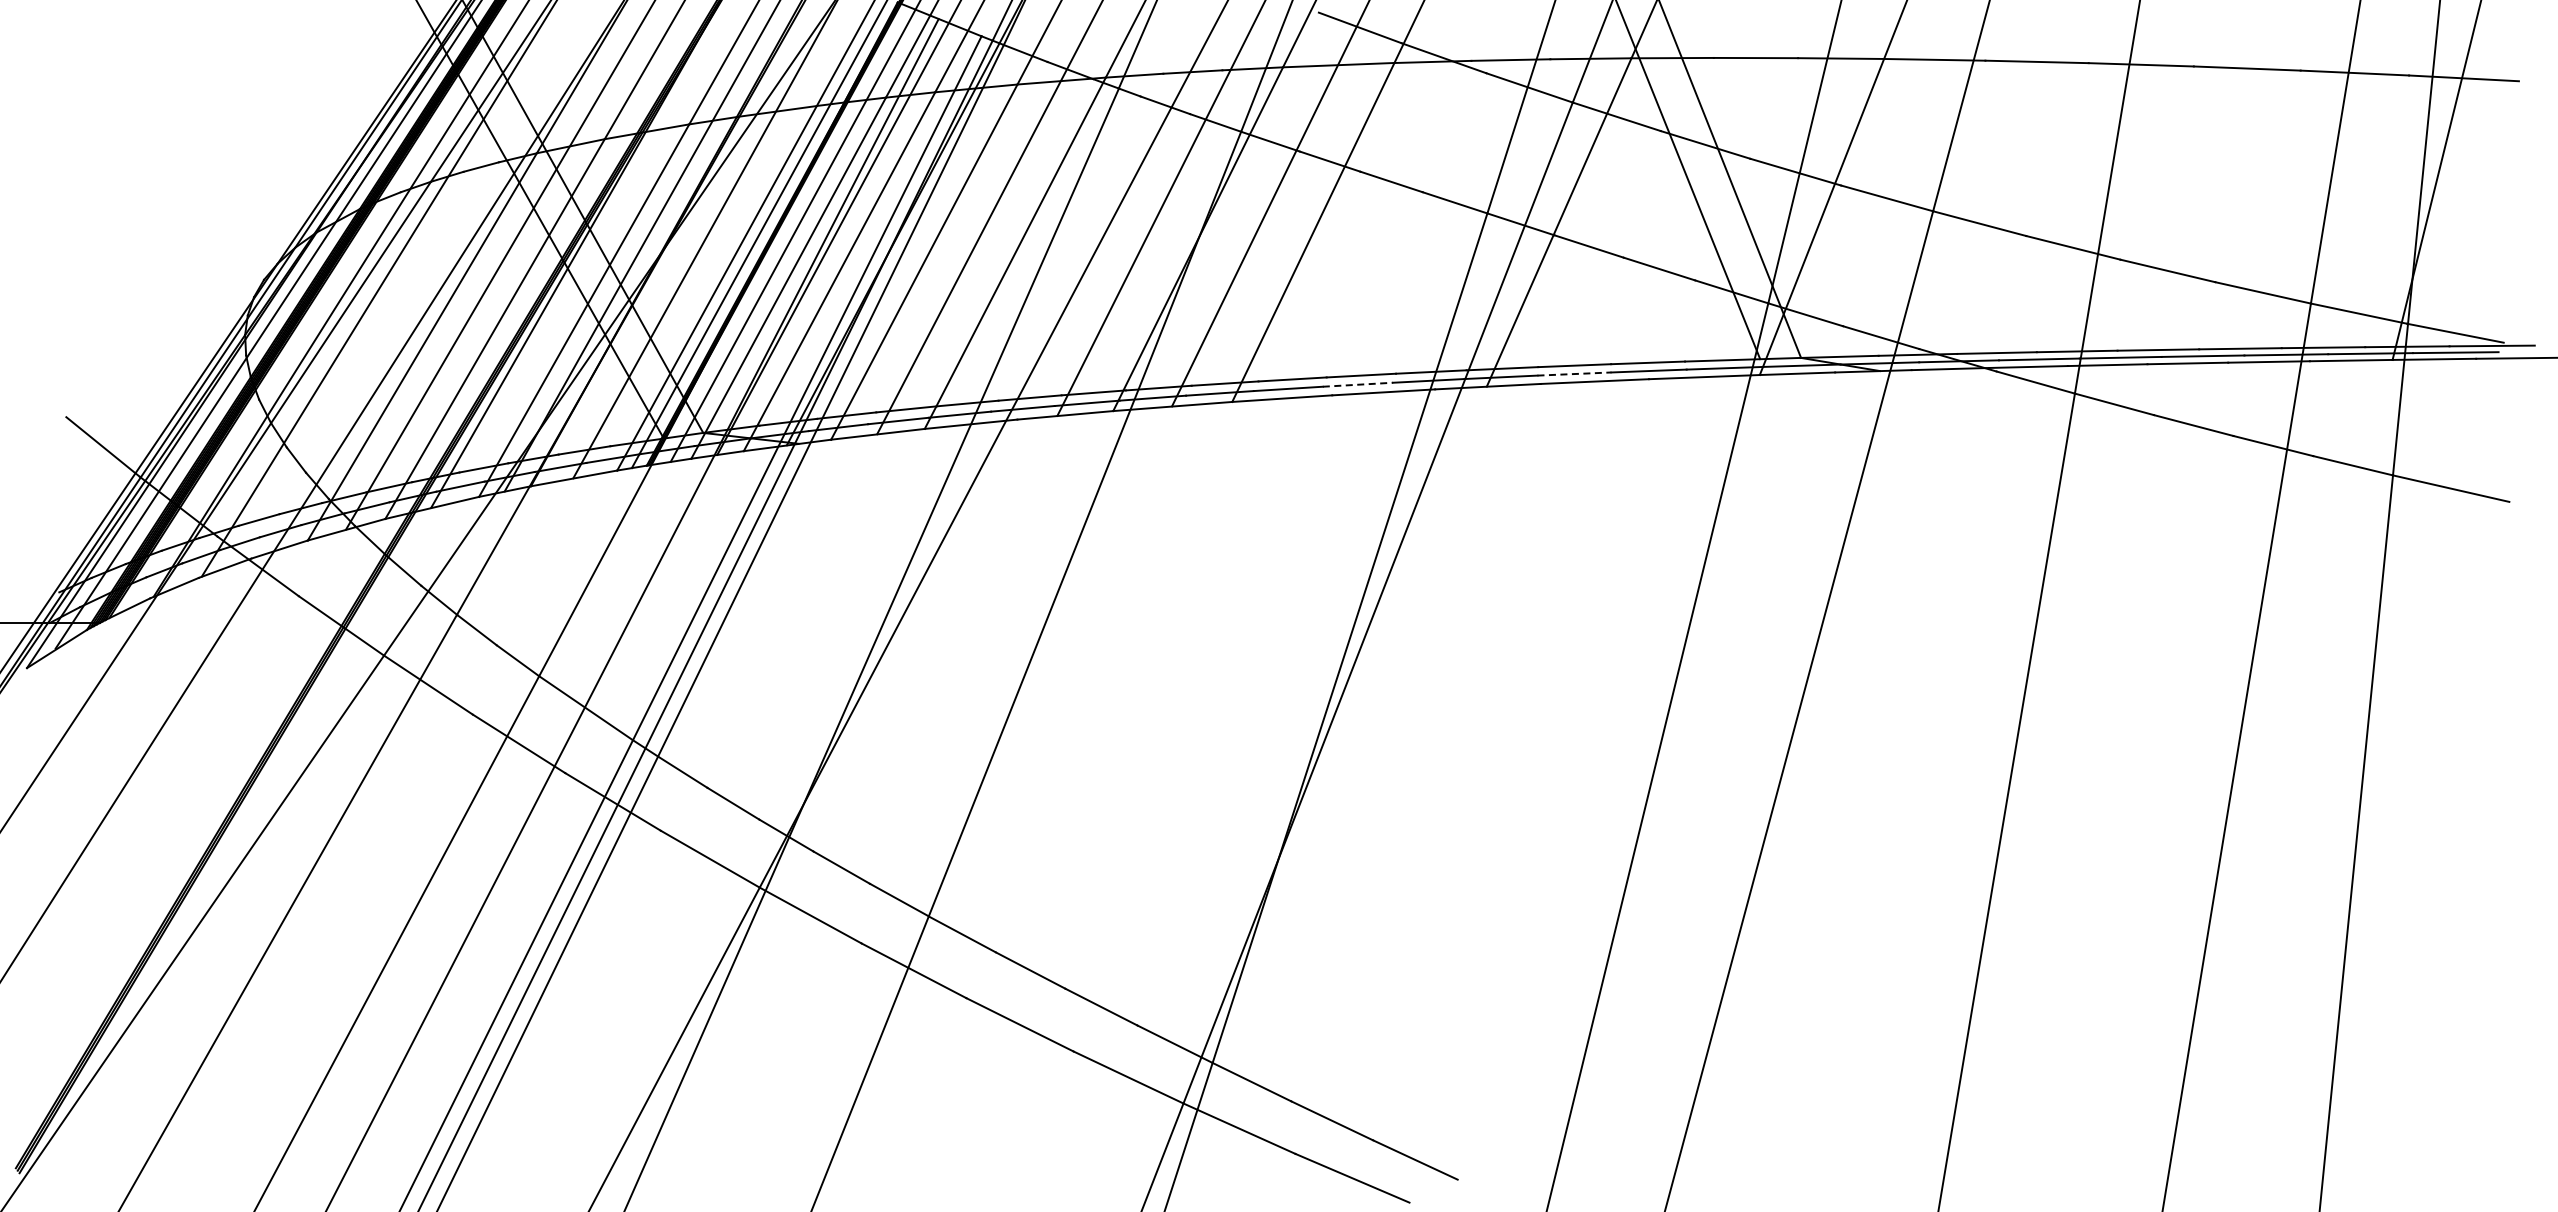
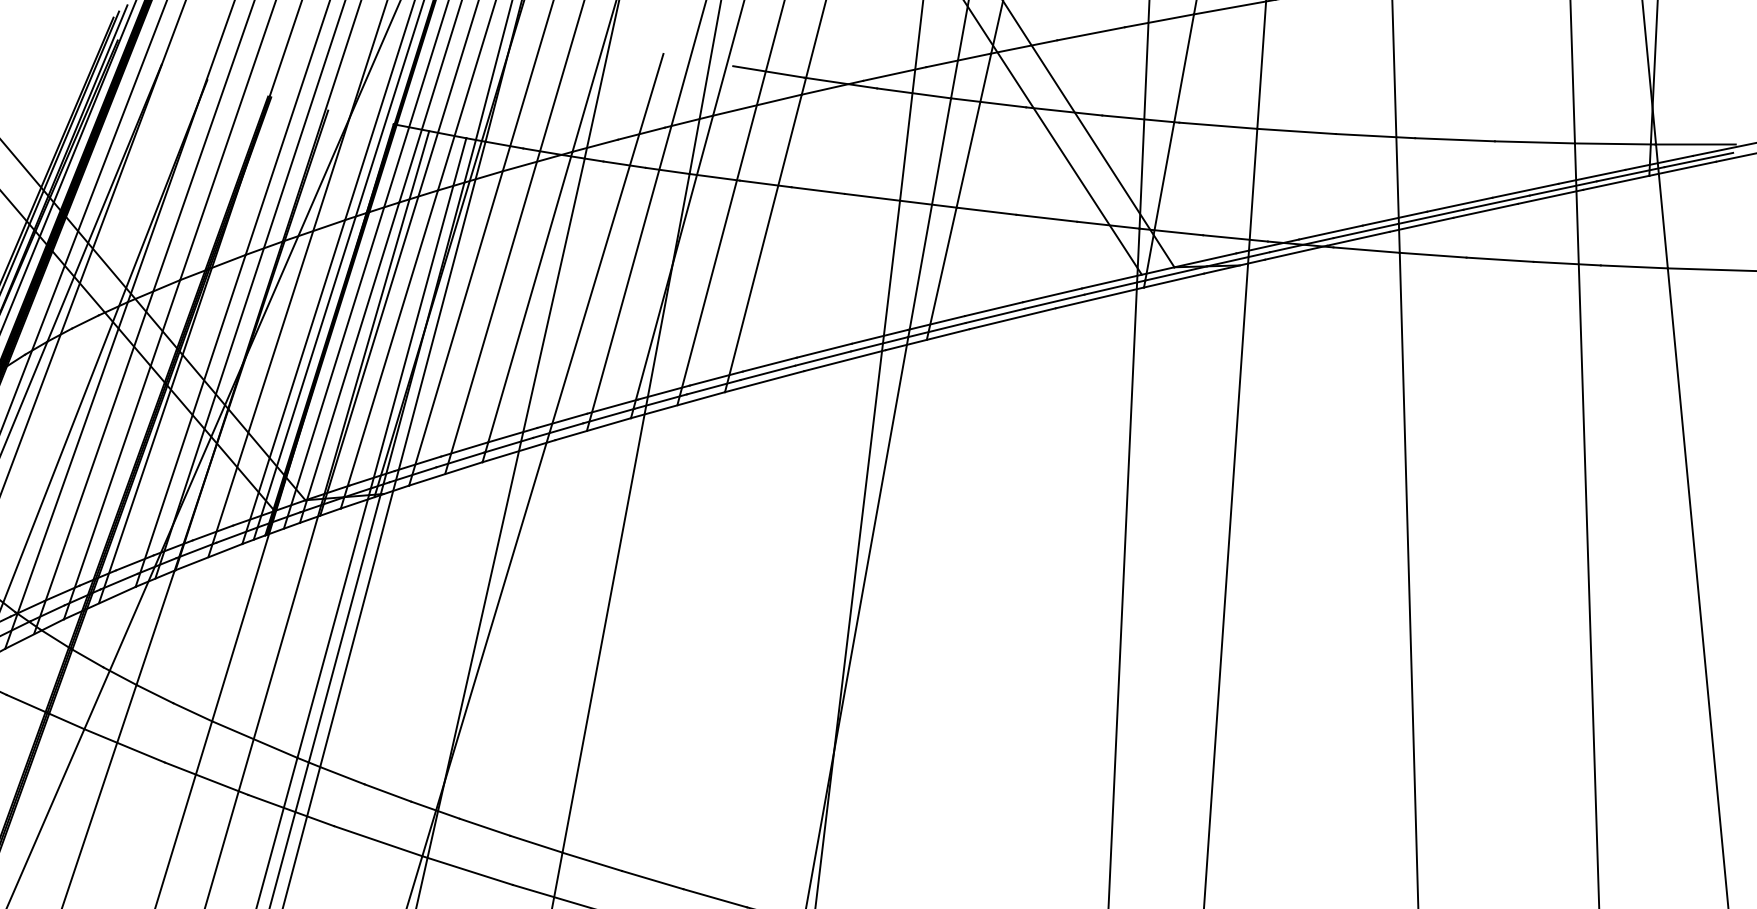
line: (1574, 374) -> (995, 316), dashed -> solid
line: (1358, 384) -> (823, 358), dashed -> solid

